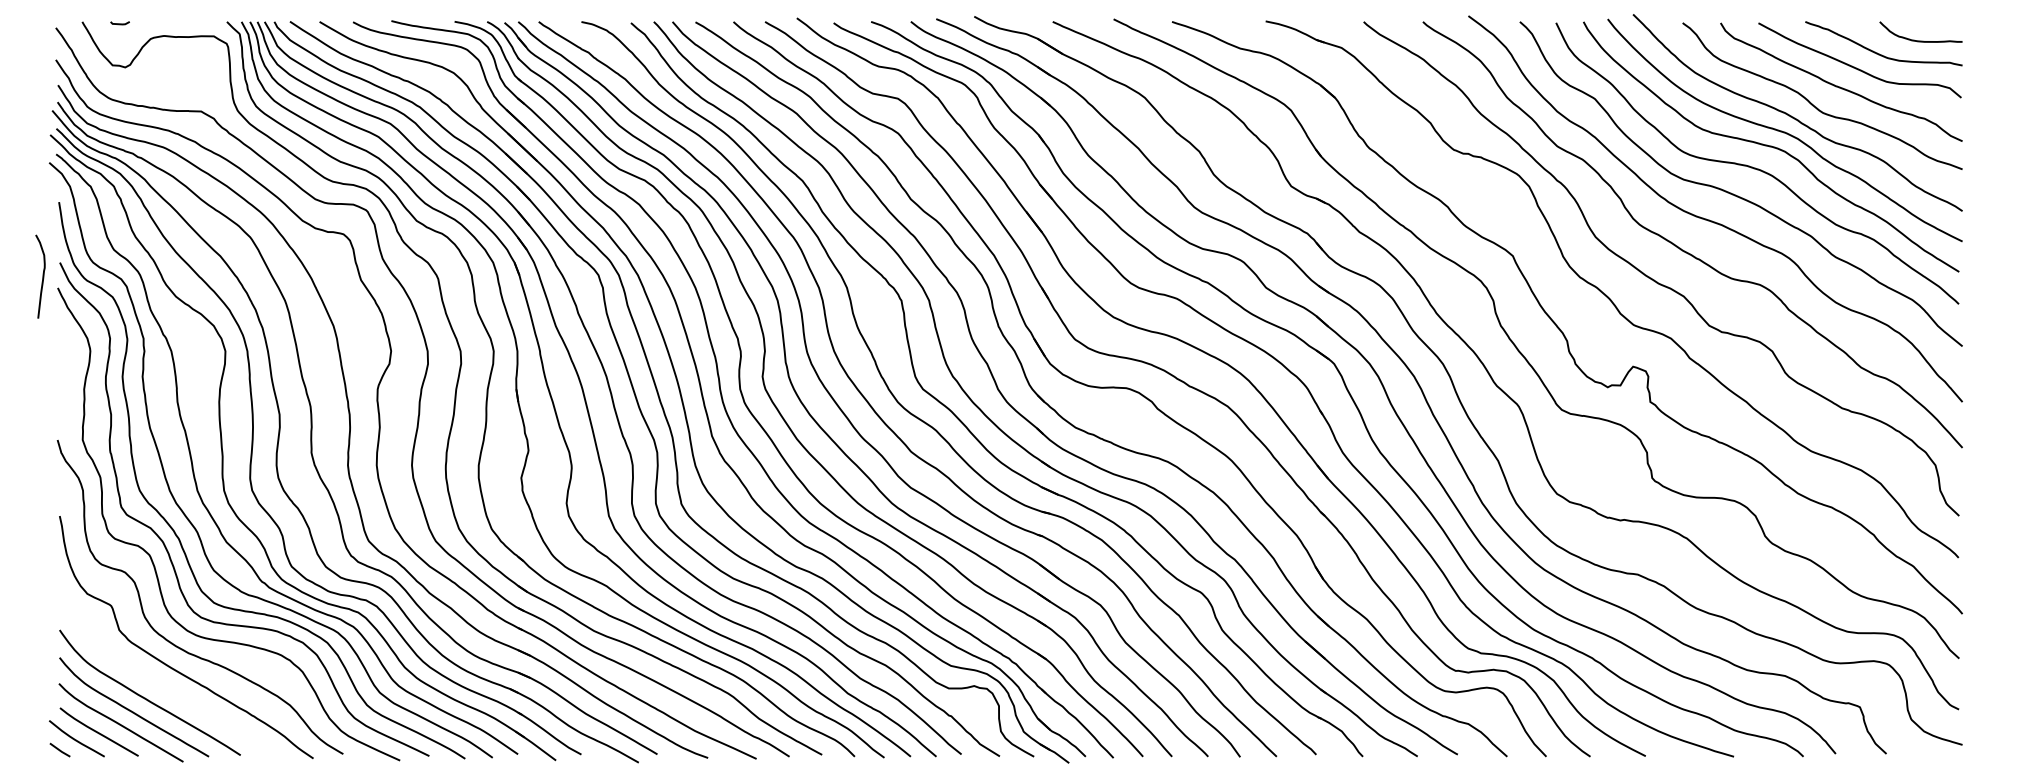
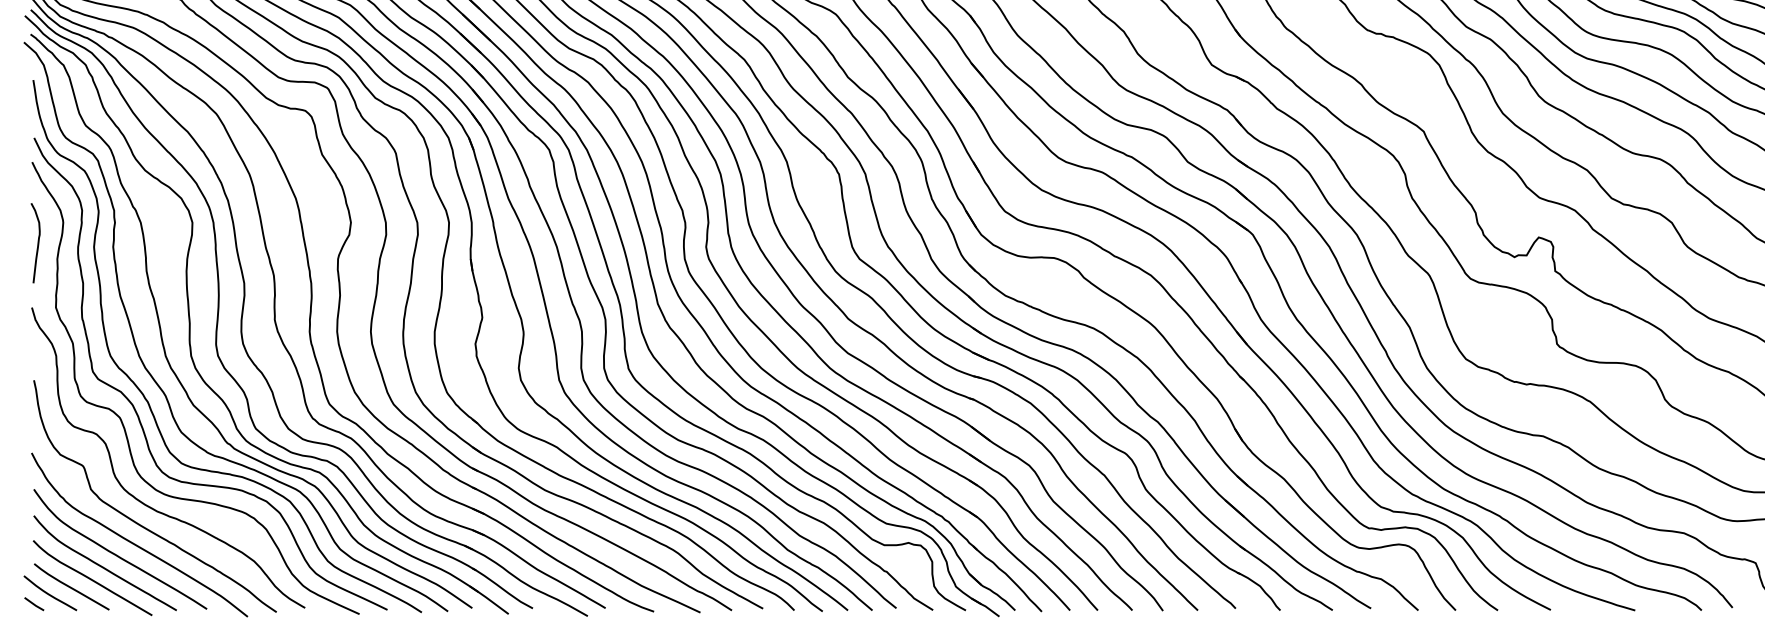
curve: (42, 276) -> (37, 243), moved
curve: (165, 686) -> (135, 543), added

